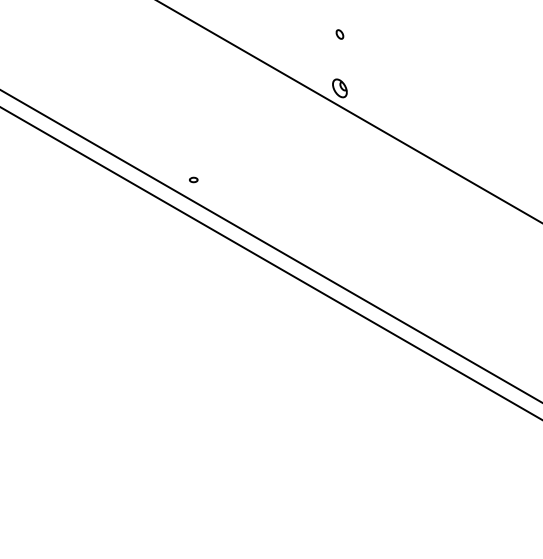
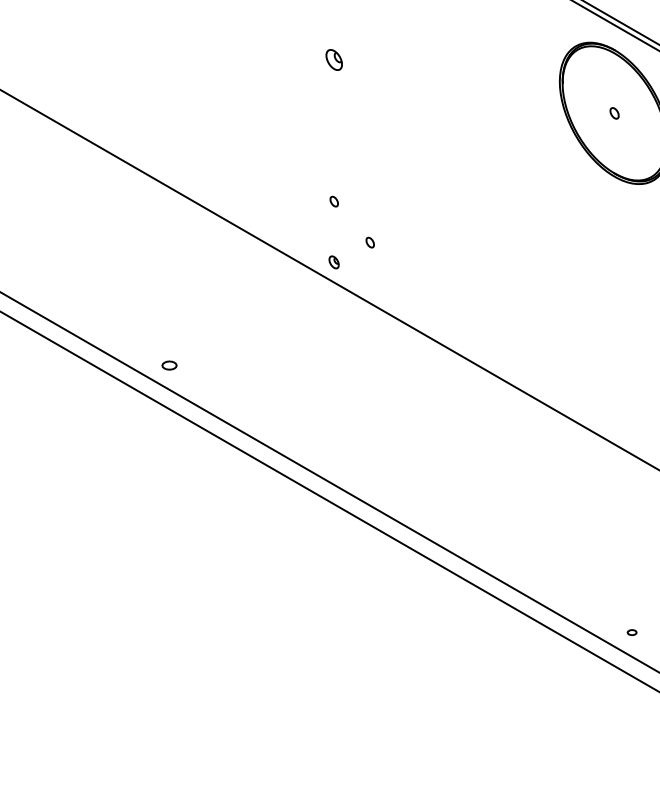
part: (371, 70) -> (369, 242), added
part: (339, 88) -> (333, 262), size x0.6
part: (193, 179) -> (169, 365), size x1.6

